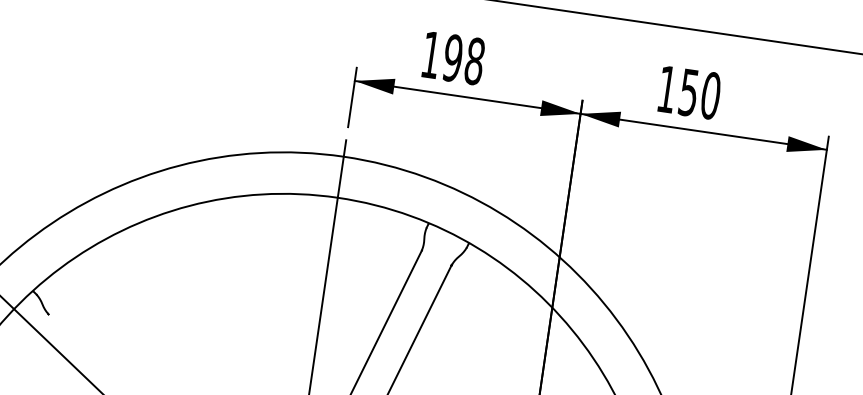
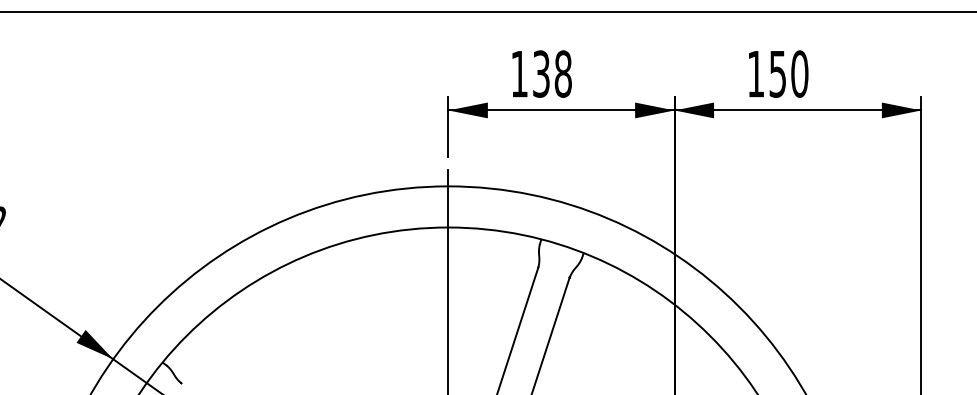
text: (452, 57) -> (540, 73), 198 -> 138

